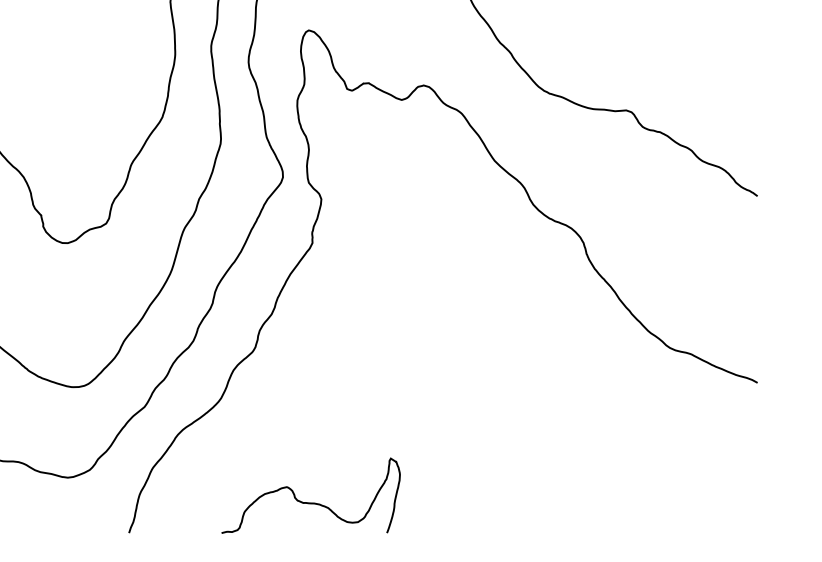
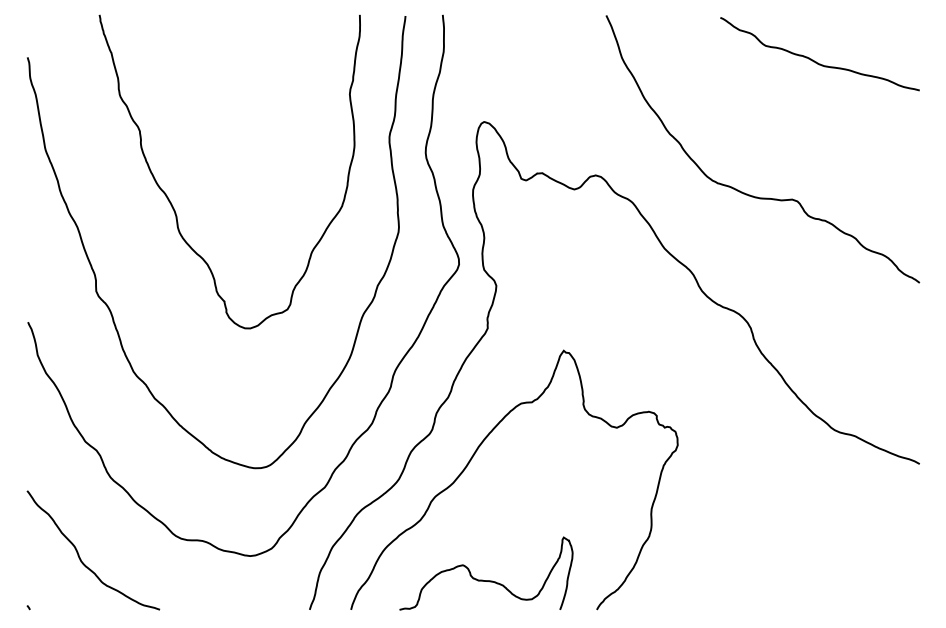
curve: (299, 373) -> (475, 454), added

